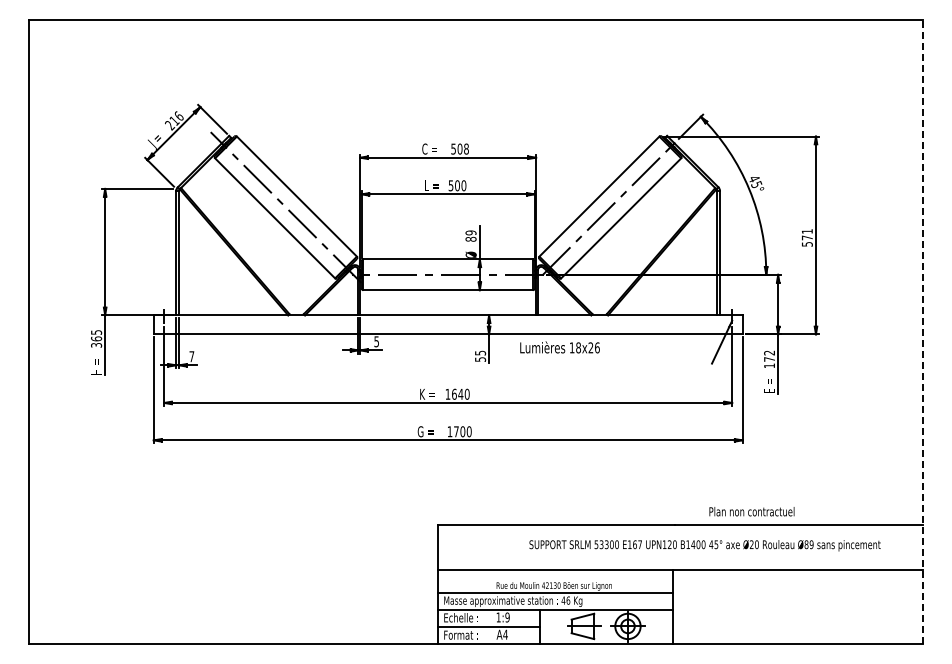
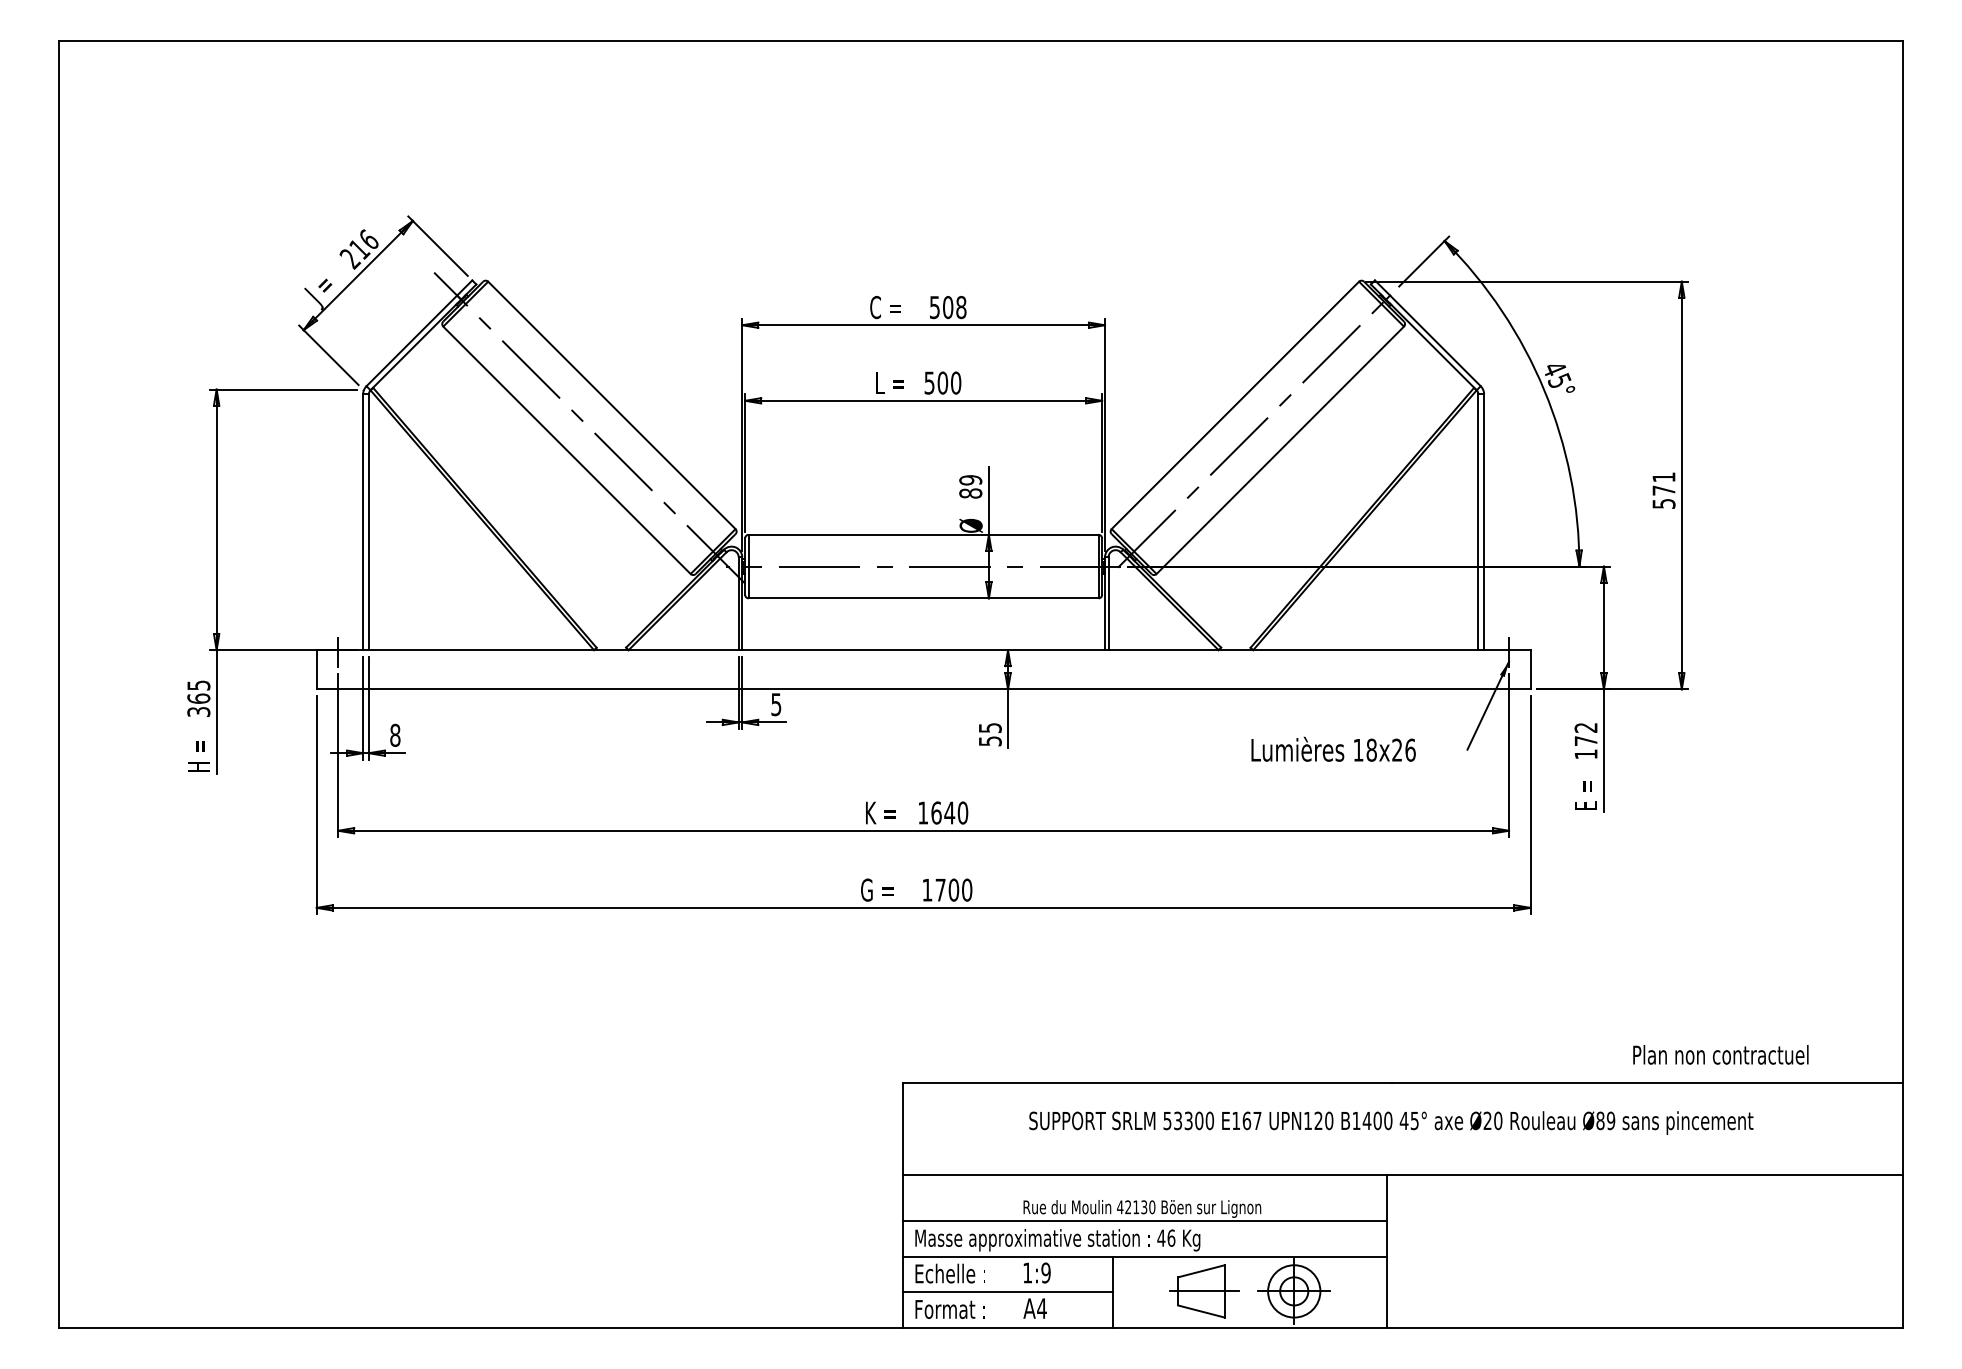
line: (923, 332) -> (1903, 685), dashed -> solid
text: (559, 347) -> (1332, 749), moved
text: (191, 356) -> (394, 735), 7 -> 8
text: (751, 511) -> (1719, 1054), moved
text: (704, 545) -> (1390, 1122), moved

